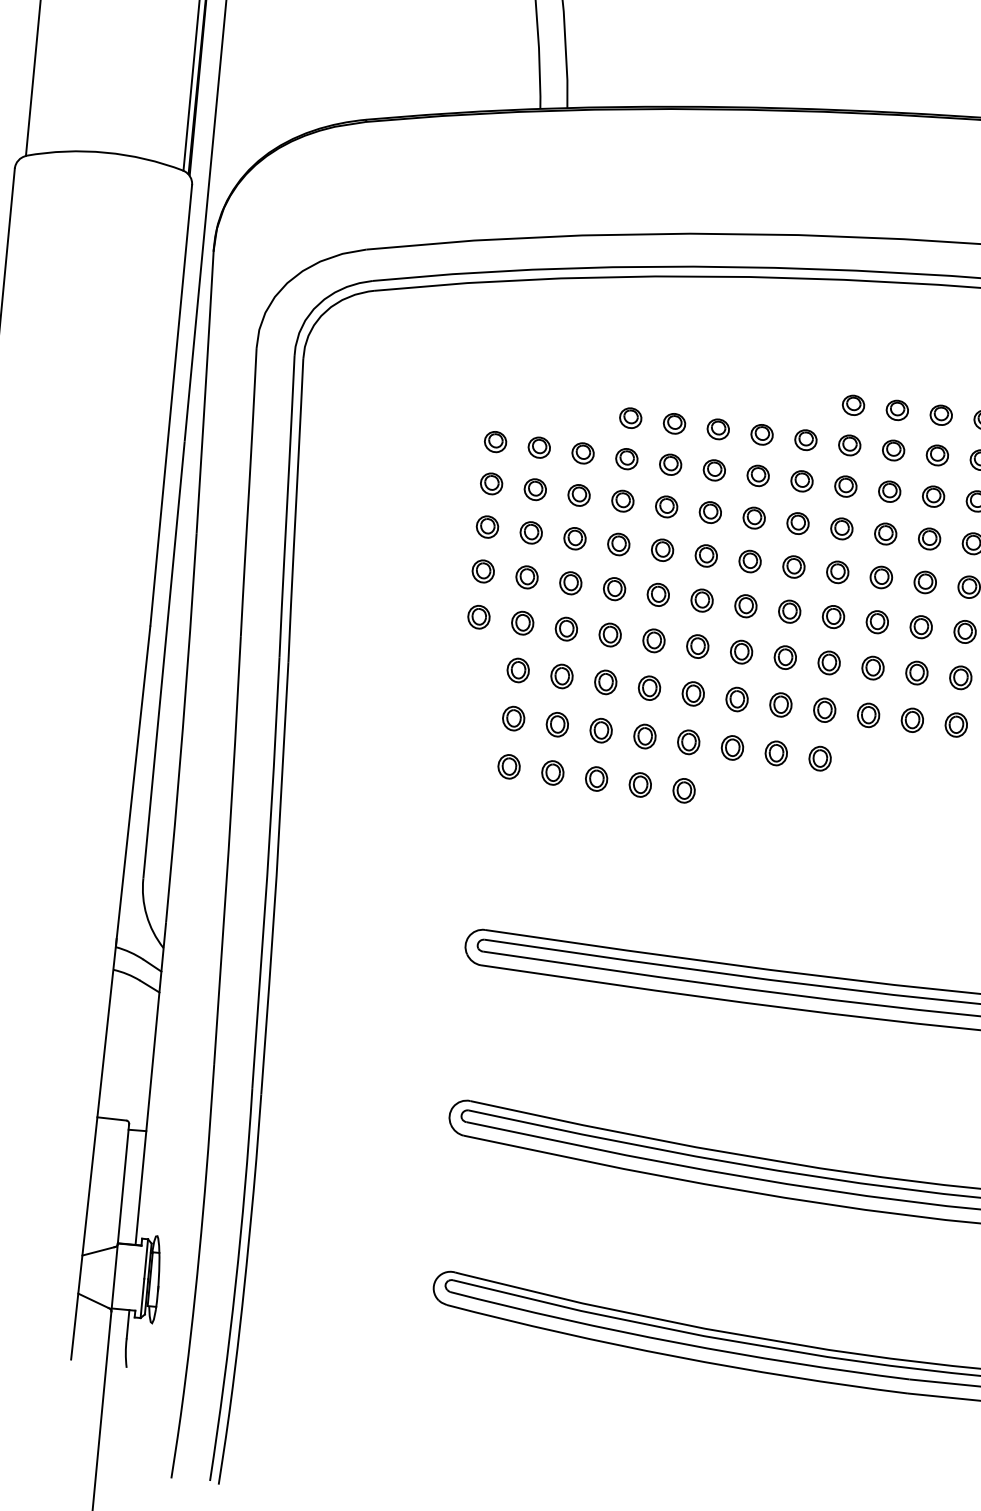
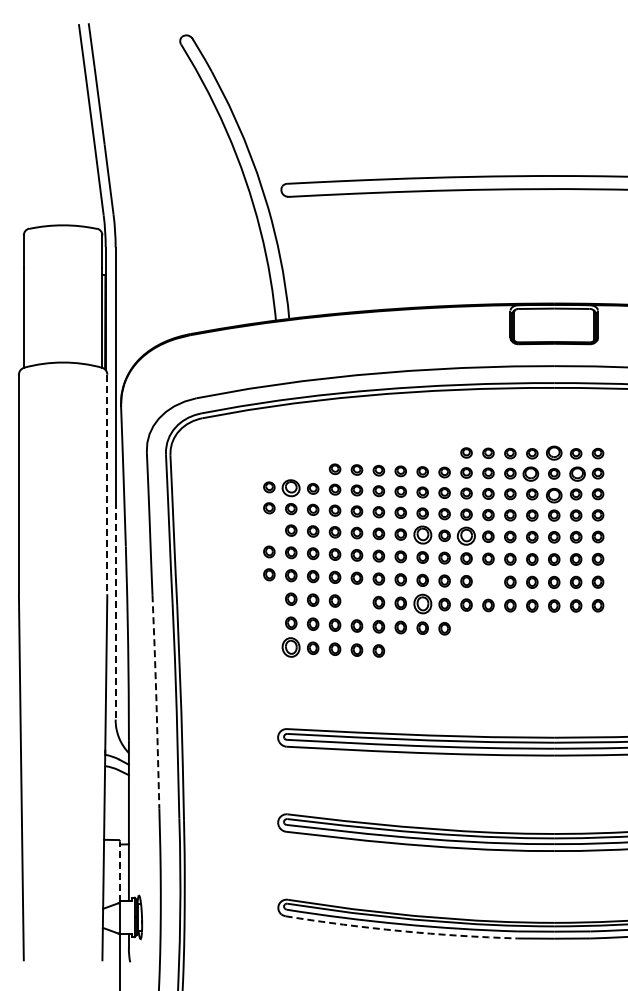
line: (171, 405) -> (107, 484), solid -> dashed
part: (853, 405) -> (444, 452), removed
part: (539, 446) -> (291, 487), size x1.6
part: (487, 526) -> (269, 529), removed
part: (793, 567) -> (422, 535), size x1.6
part: (881, 577) -> (466, 536), size x1.6
line: (163, 661) -> (115, 611), solid -> dashed
part: (917, 672) -> (488, 581), removed
part: (648, 687) -> (356, 601), removed
part: (780, 703) -> (422, 603), size x1.6
part: (509, 765) -> (291, 646), size x1.6
line: (228, 849) -> (156, 701), solid -> dashed
line: (124, 1183) -> (120, 871), solid -> dashed
arc: (676, 1357) -> (401, 931), solid -> dashed

